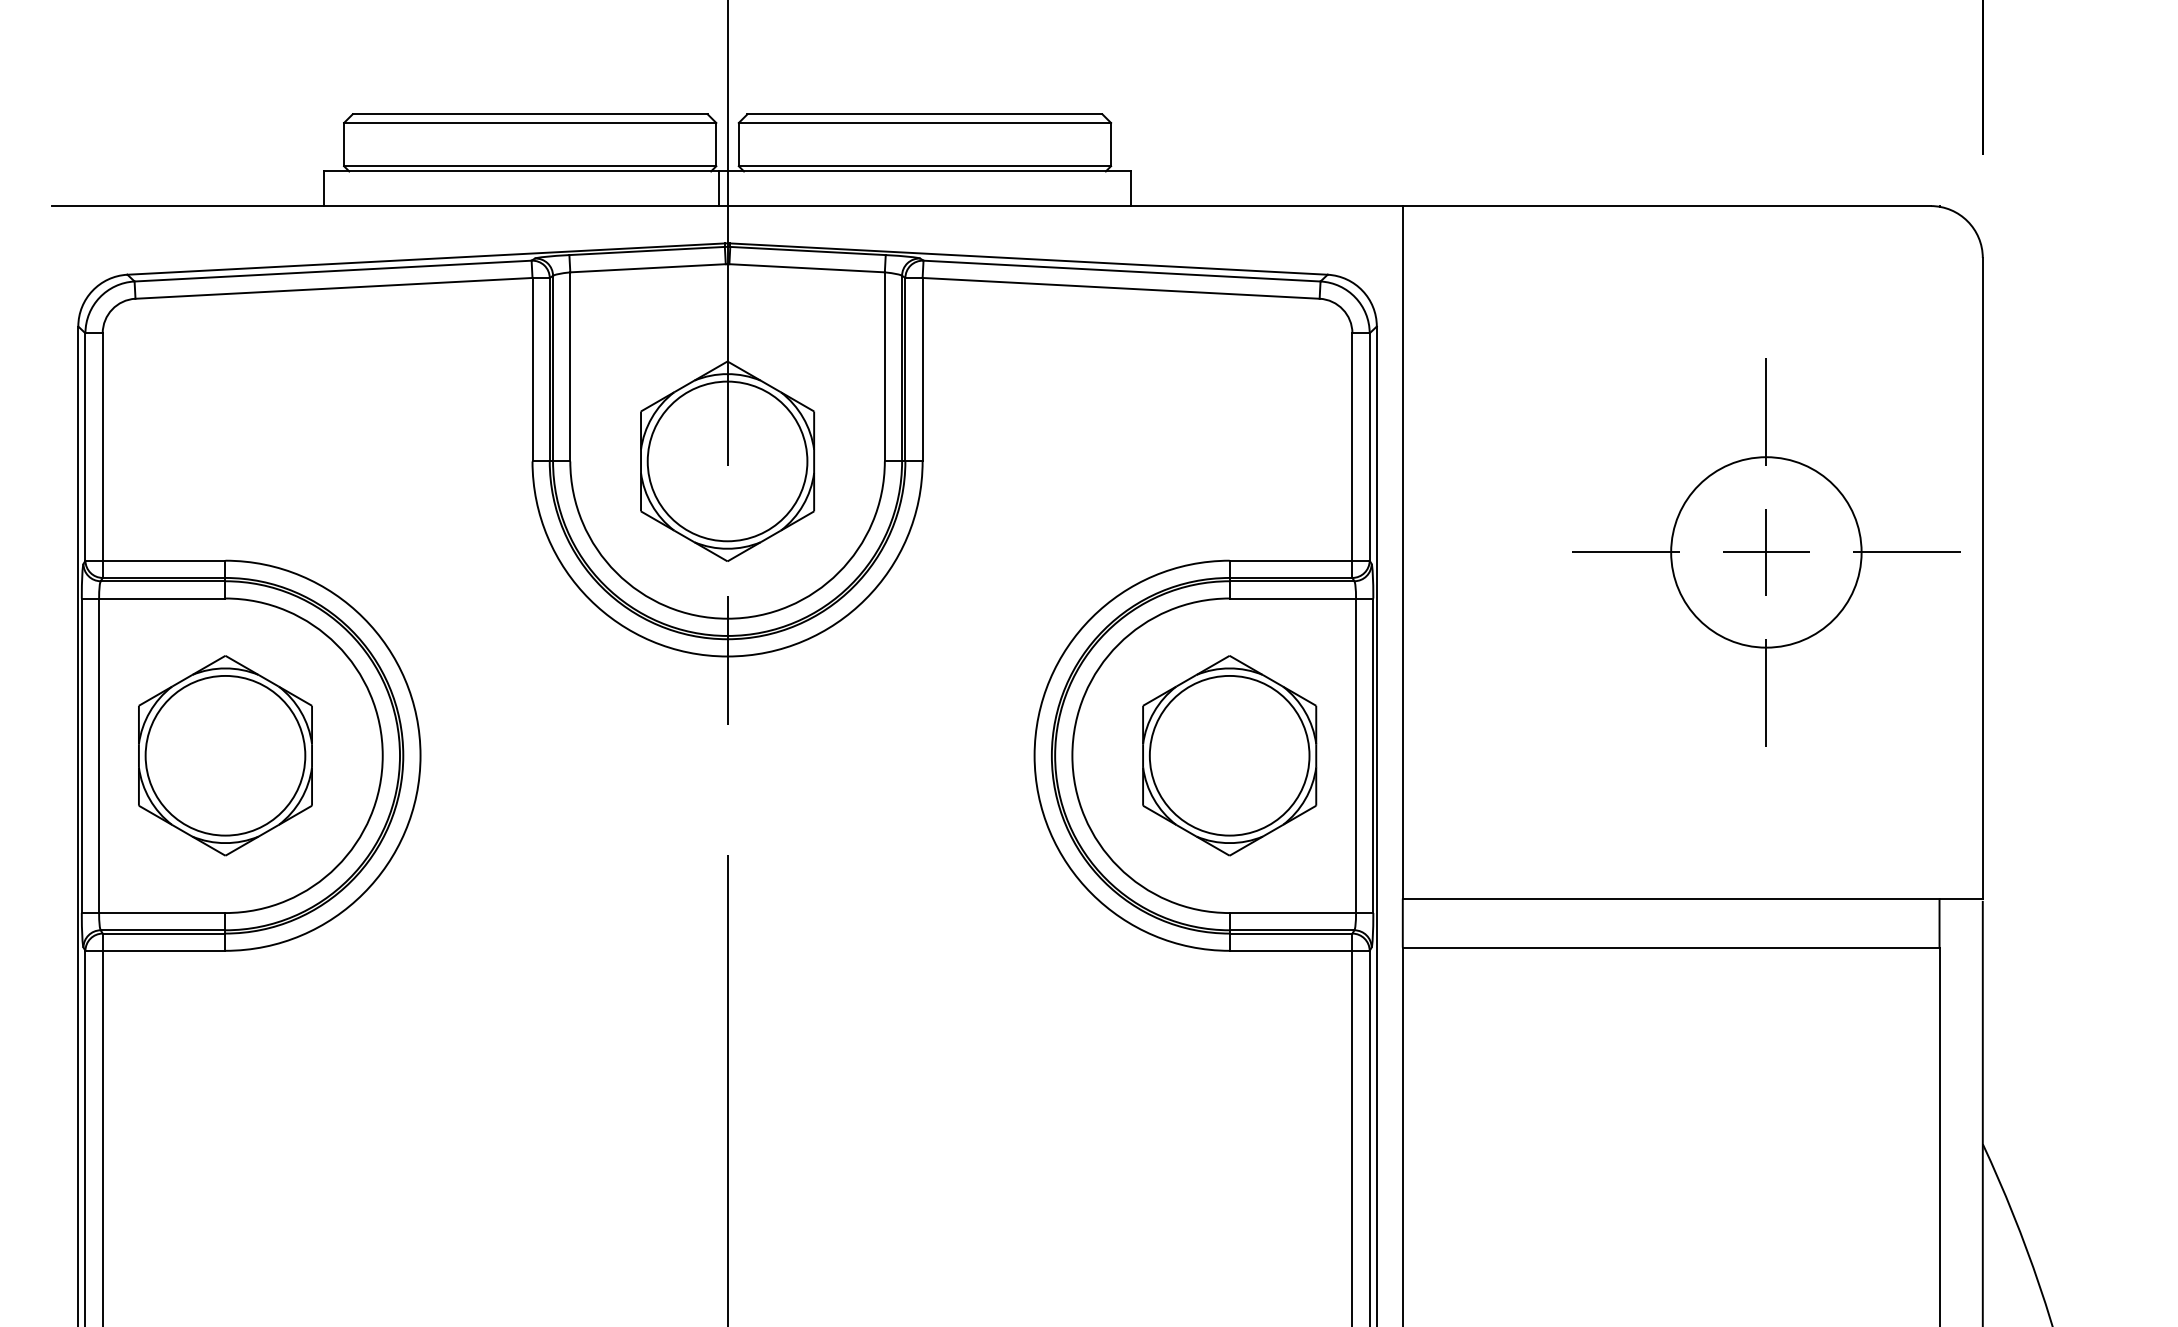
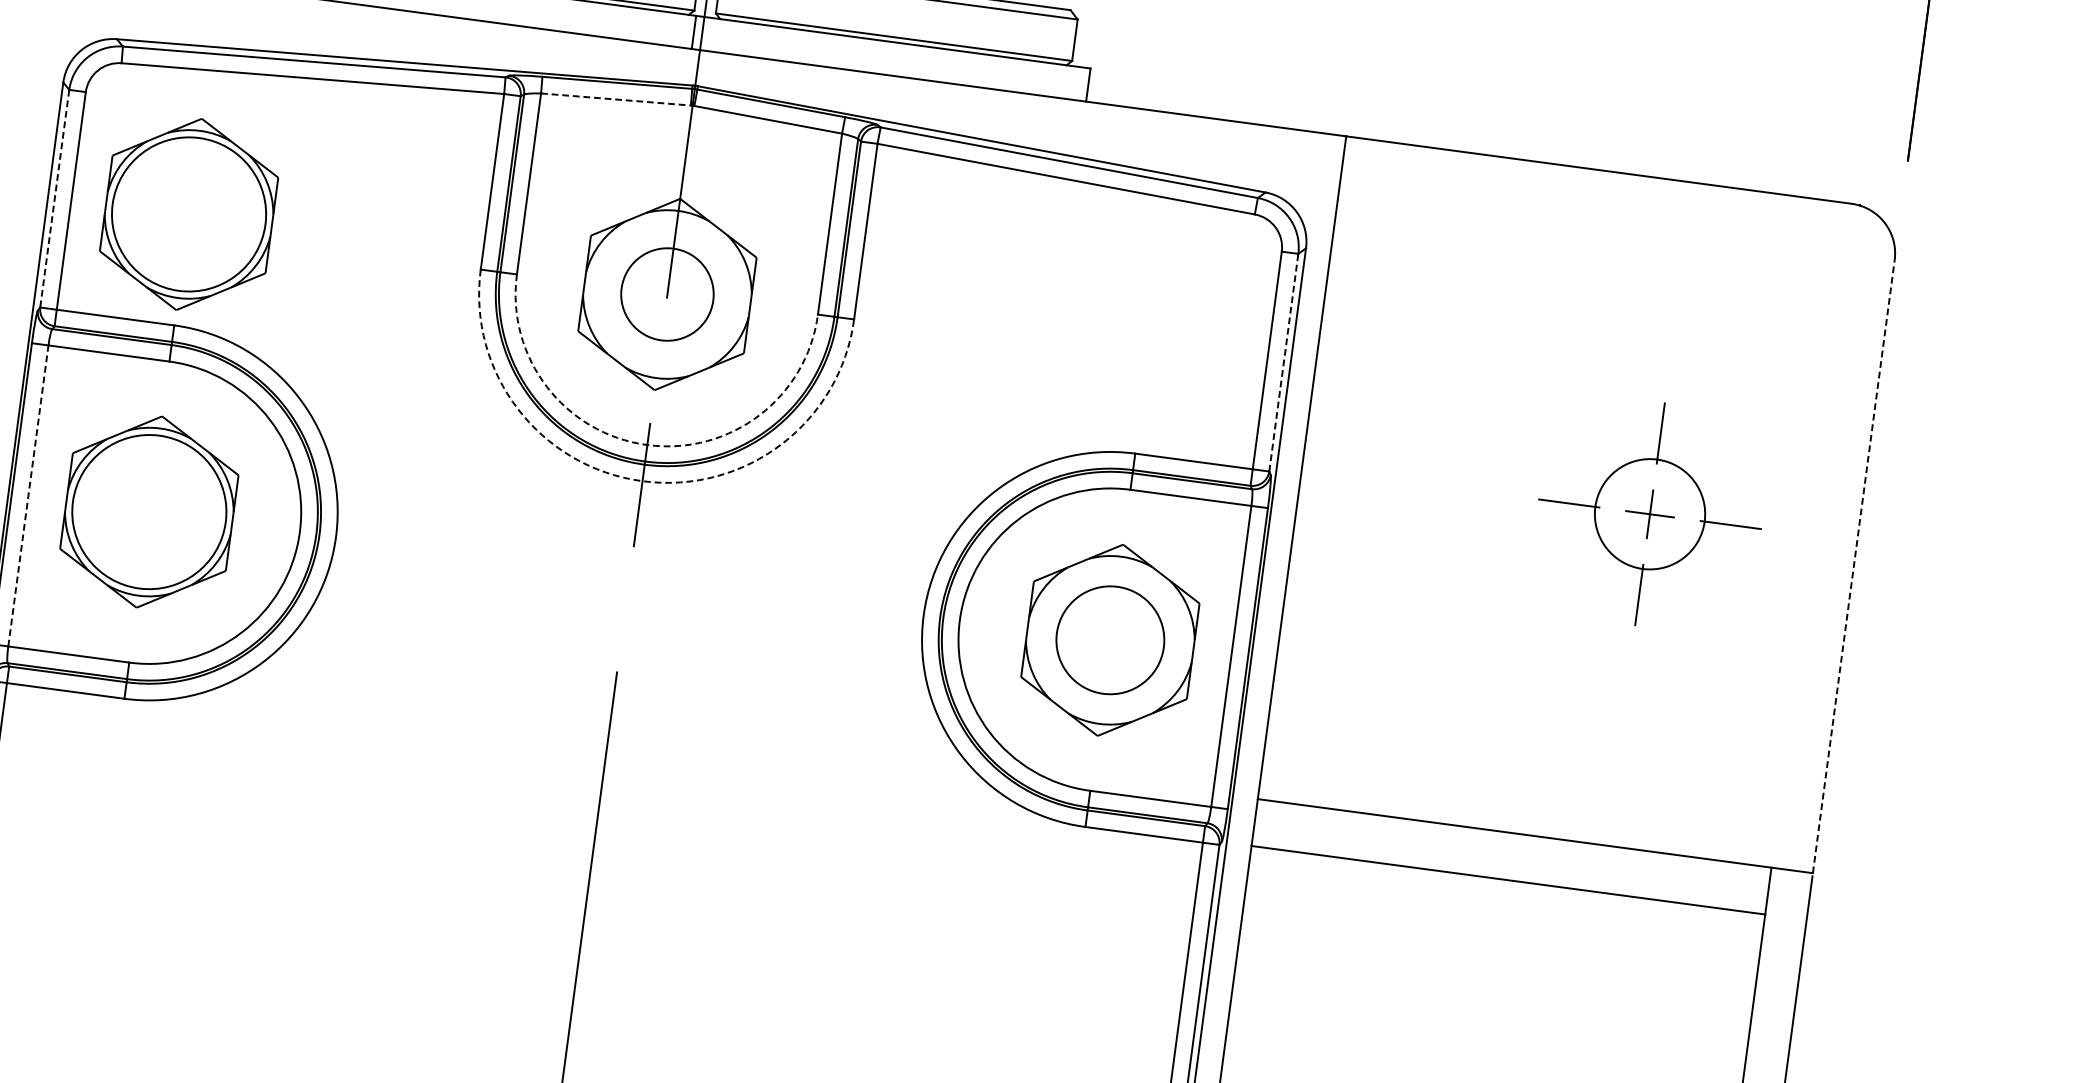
line: (648, 268) -> (616, 99), solid -> dashed
part: (225, 444) -> (189, 214), added
line: (85, 447) -> (54, 199), solid -> dashed
line: (1369, 447) -> (1283, 363), solid -> dashed
circle: (727, 461) -> (667, 294), size x0.6
part: (1766, 552) -> (1650, 514), size x0.6
line: (1982, 577) -> (1853, 565), solid -> dashed
arc: (727, 618) -> (647, 444), solid -> dashed
arc: (727, 656) -> (642, 481), solid -> dashed
line: (99, 755) -> (28, 495), solid -> dashed
circle: (1229, 755) -> (1110, 640), size x0.7

